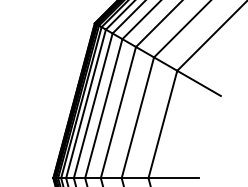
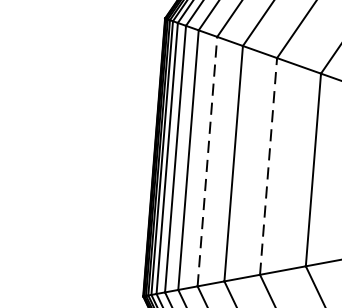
line: (103, 108) -> (206, 161), solid -> dashed
line: (137, 117) -> (267, 166), solid -> dashed

